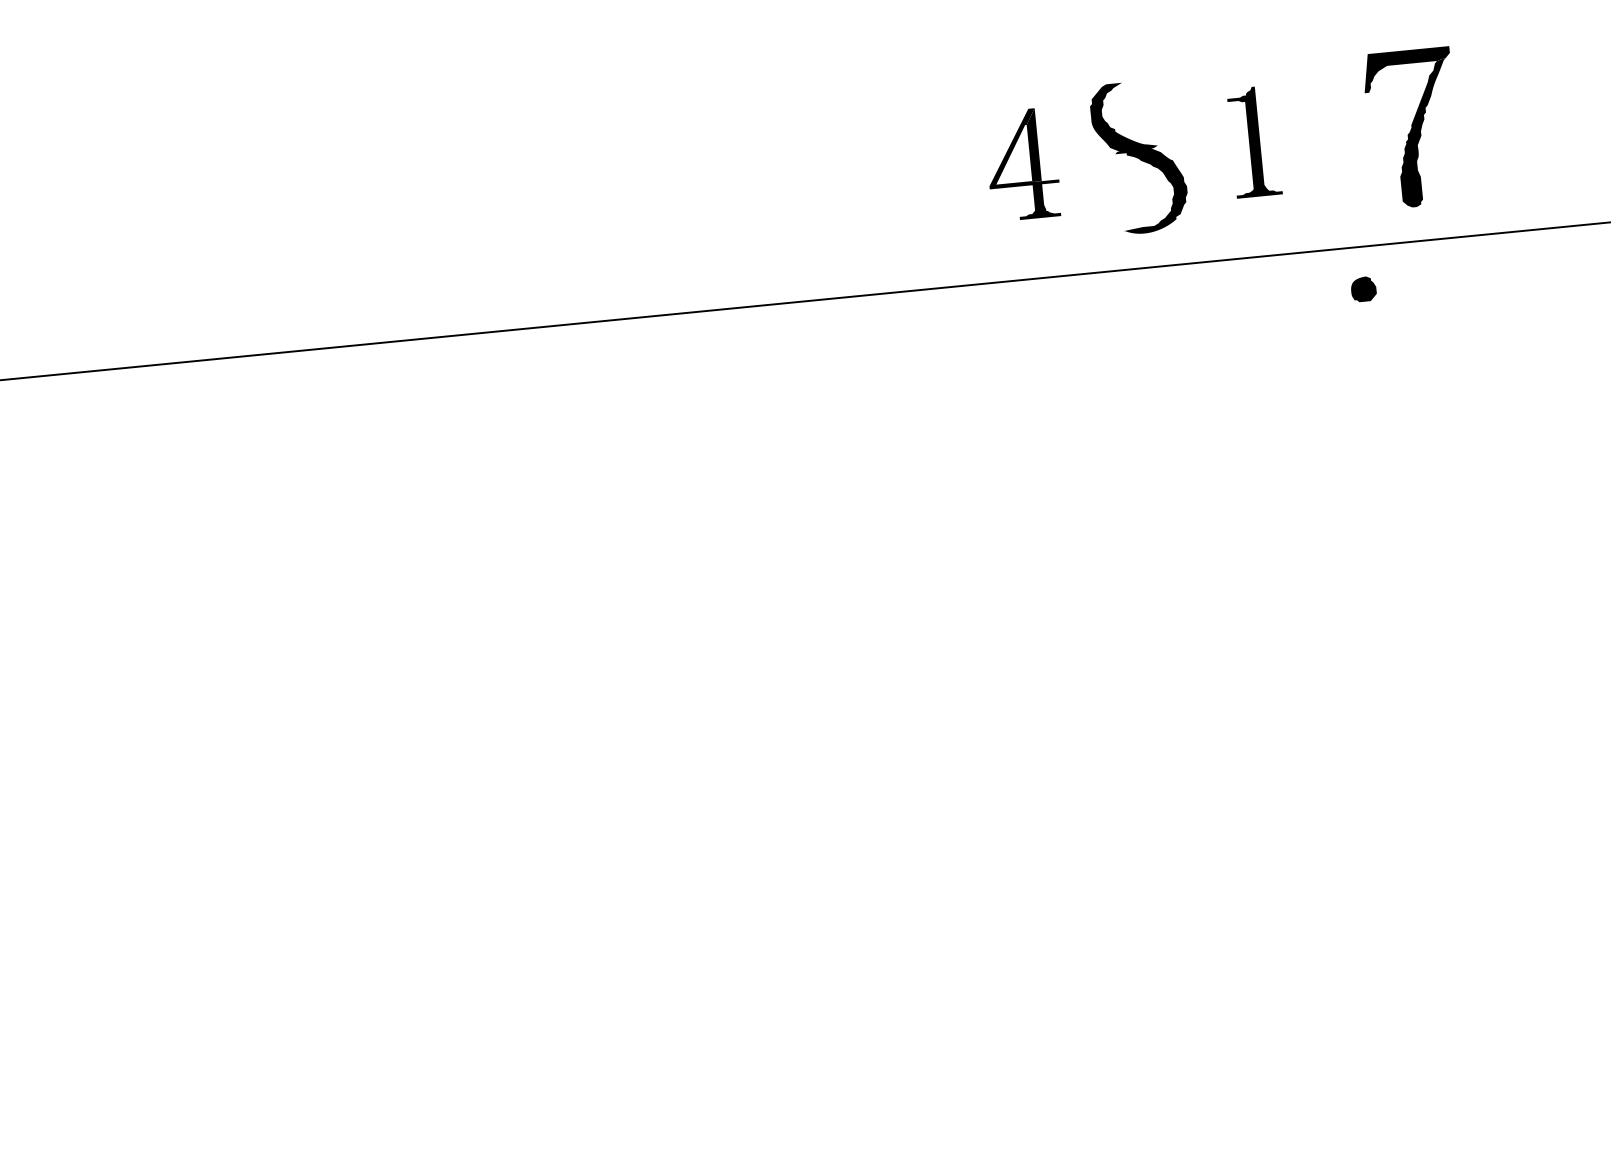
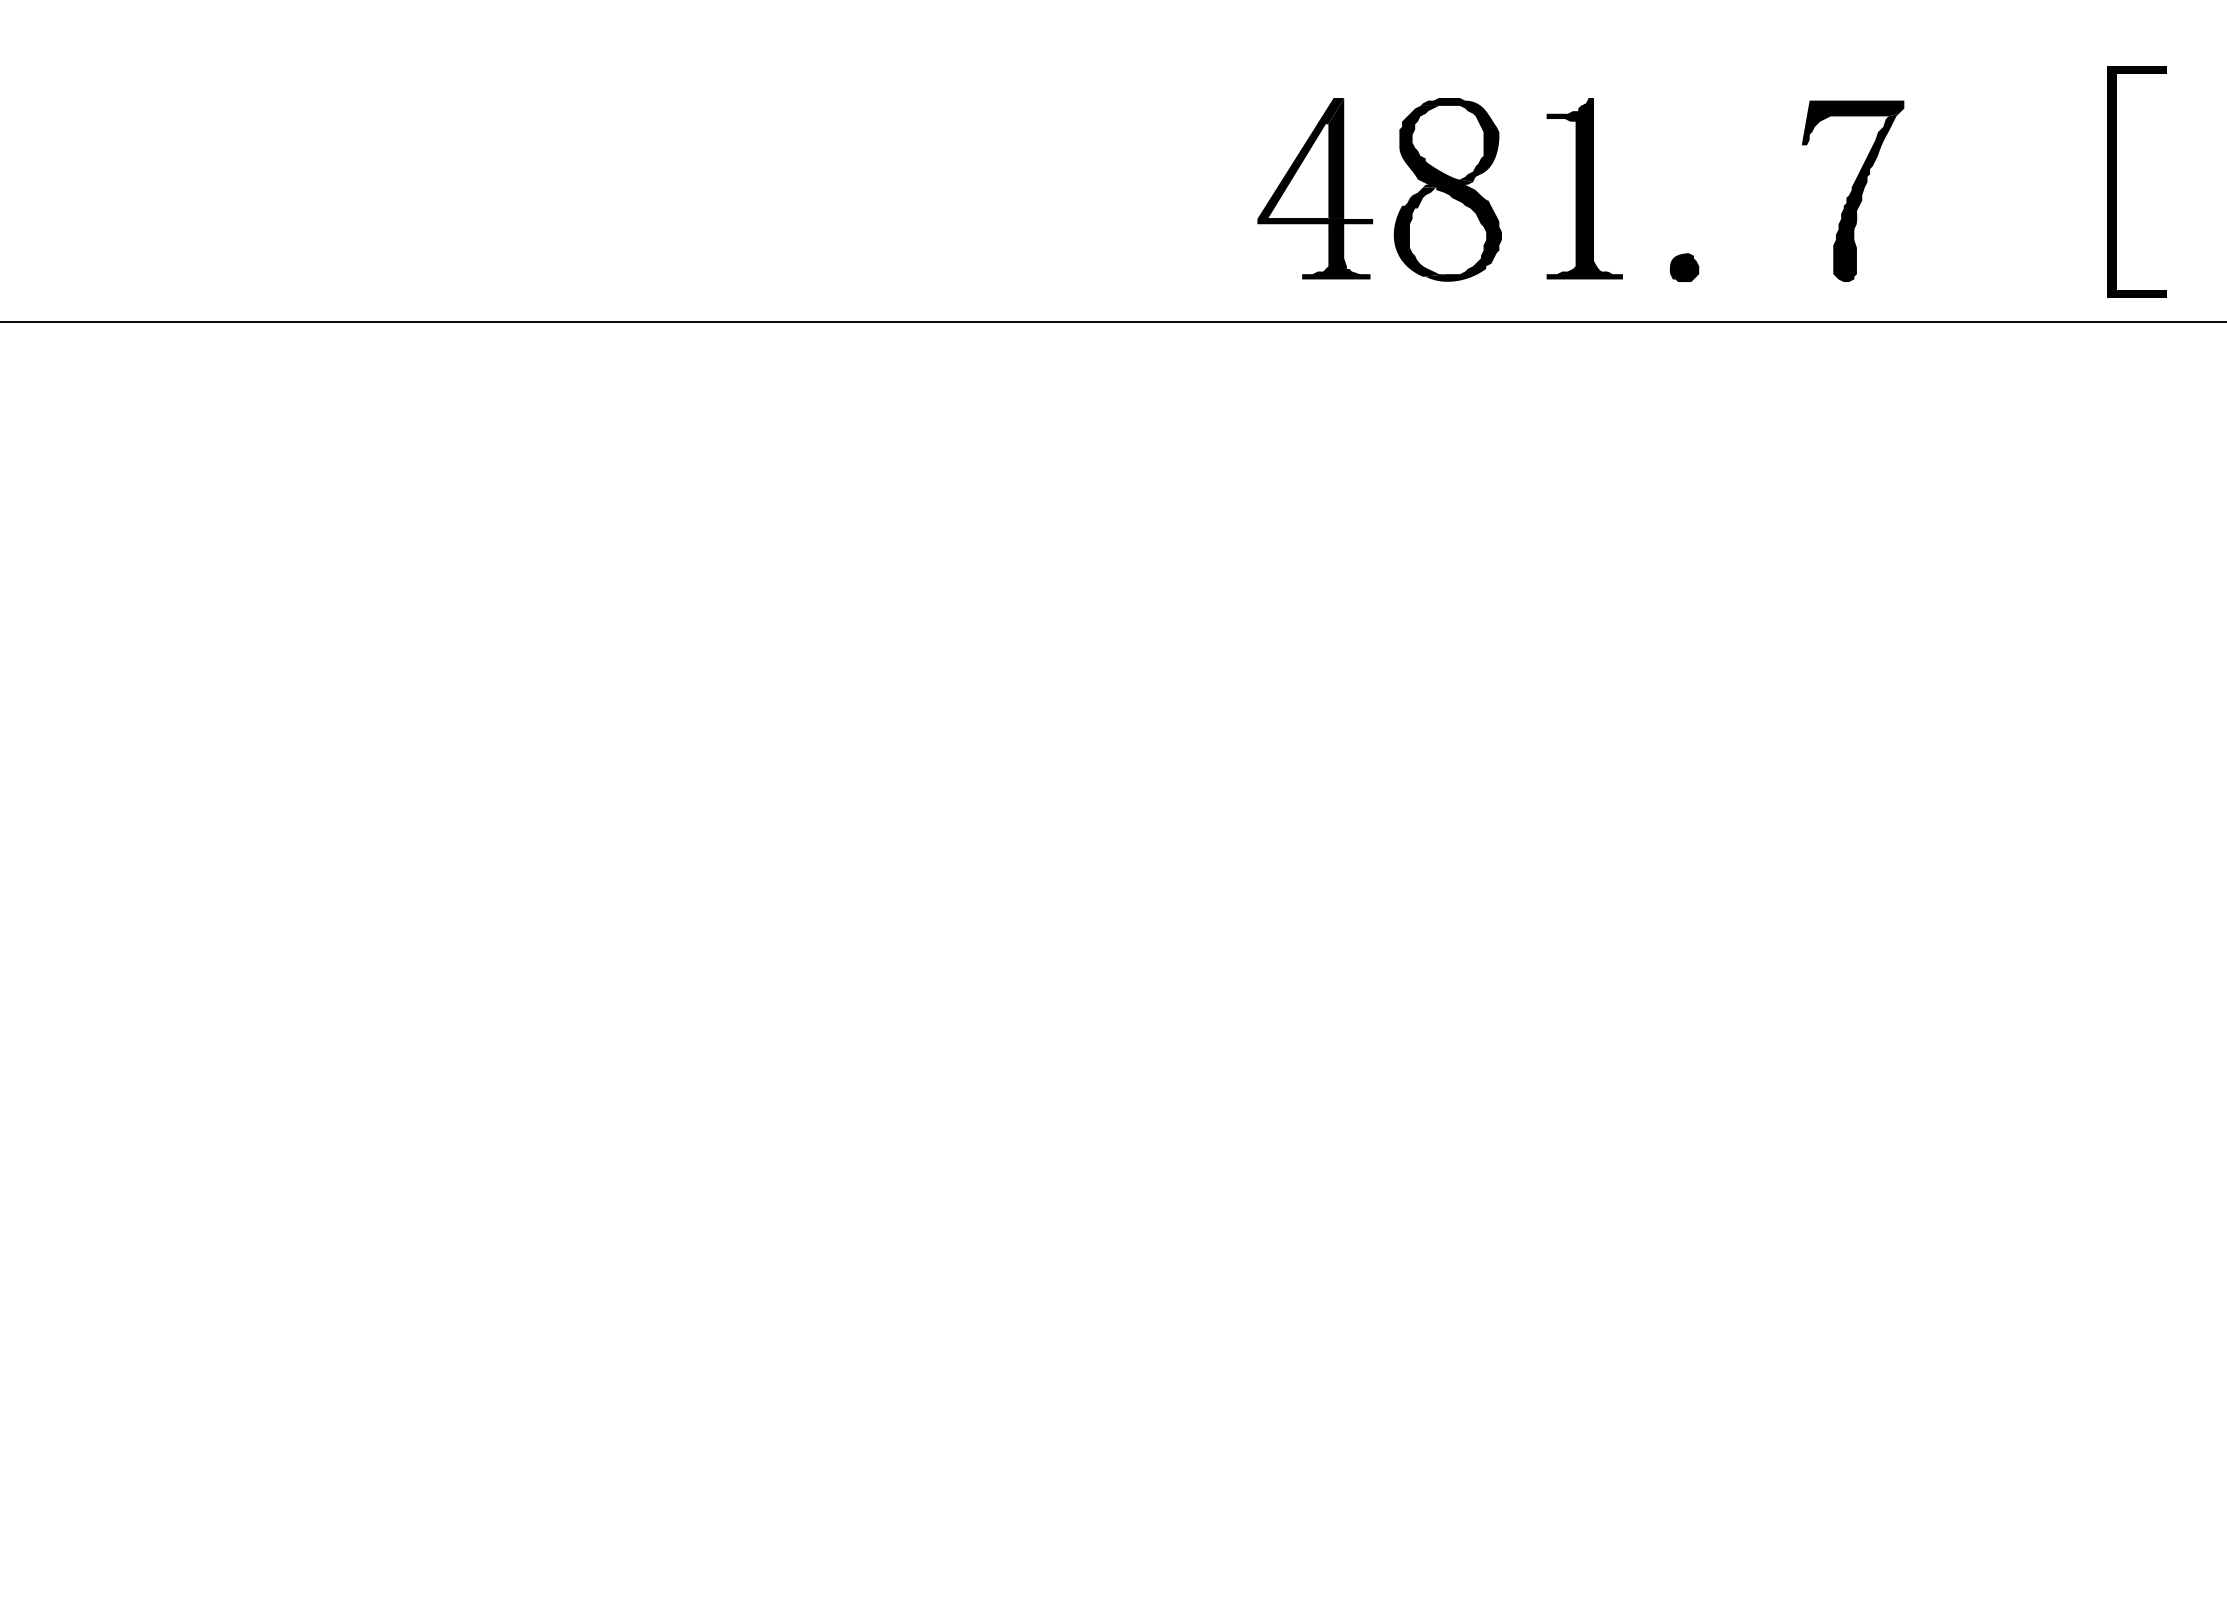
fill: (1142, 110) -> (1459, 140), added
part: (1413, 127) -> (1853, 190), moved
part: (1254, 141) -> (1584, 188), size x1.43
part: (1022, 164) -> (1315, 188), size x1.43
fill: (1115, 192) -> (1419, 231), added
part: (1363, 289) -> (1684, 267), moved

